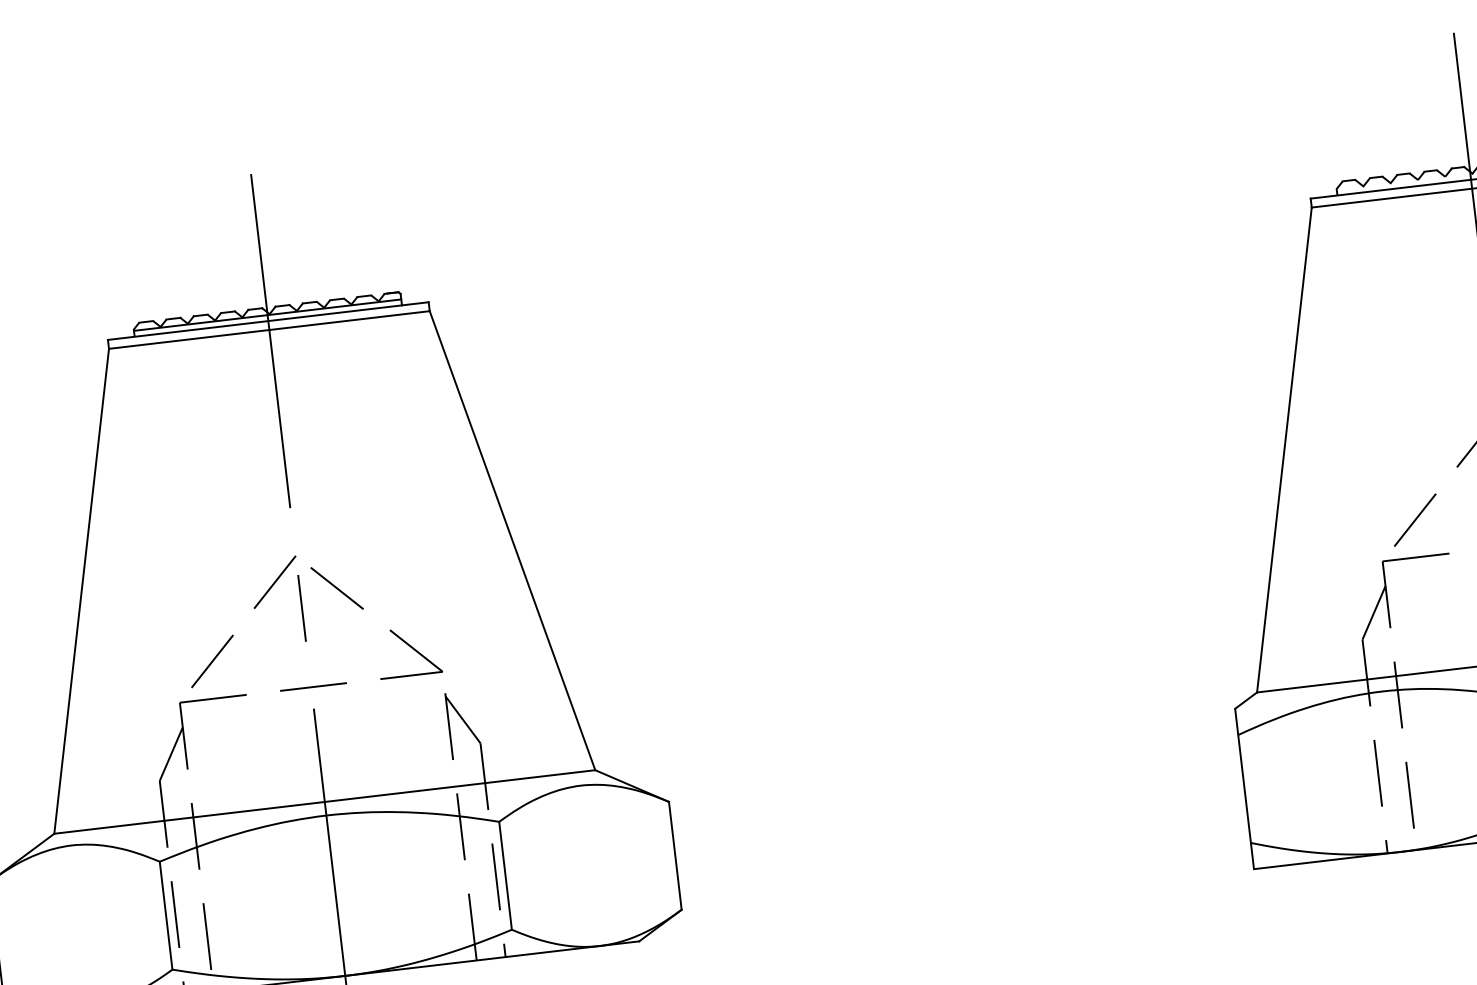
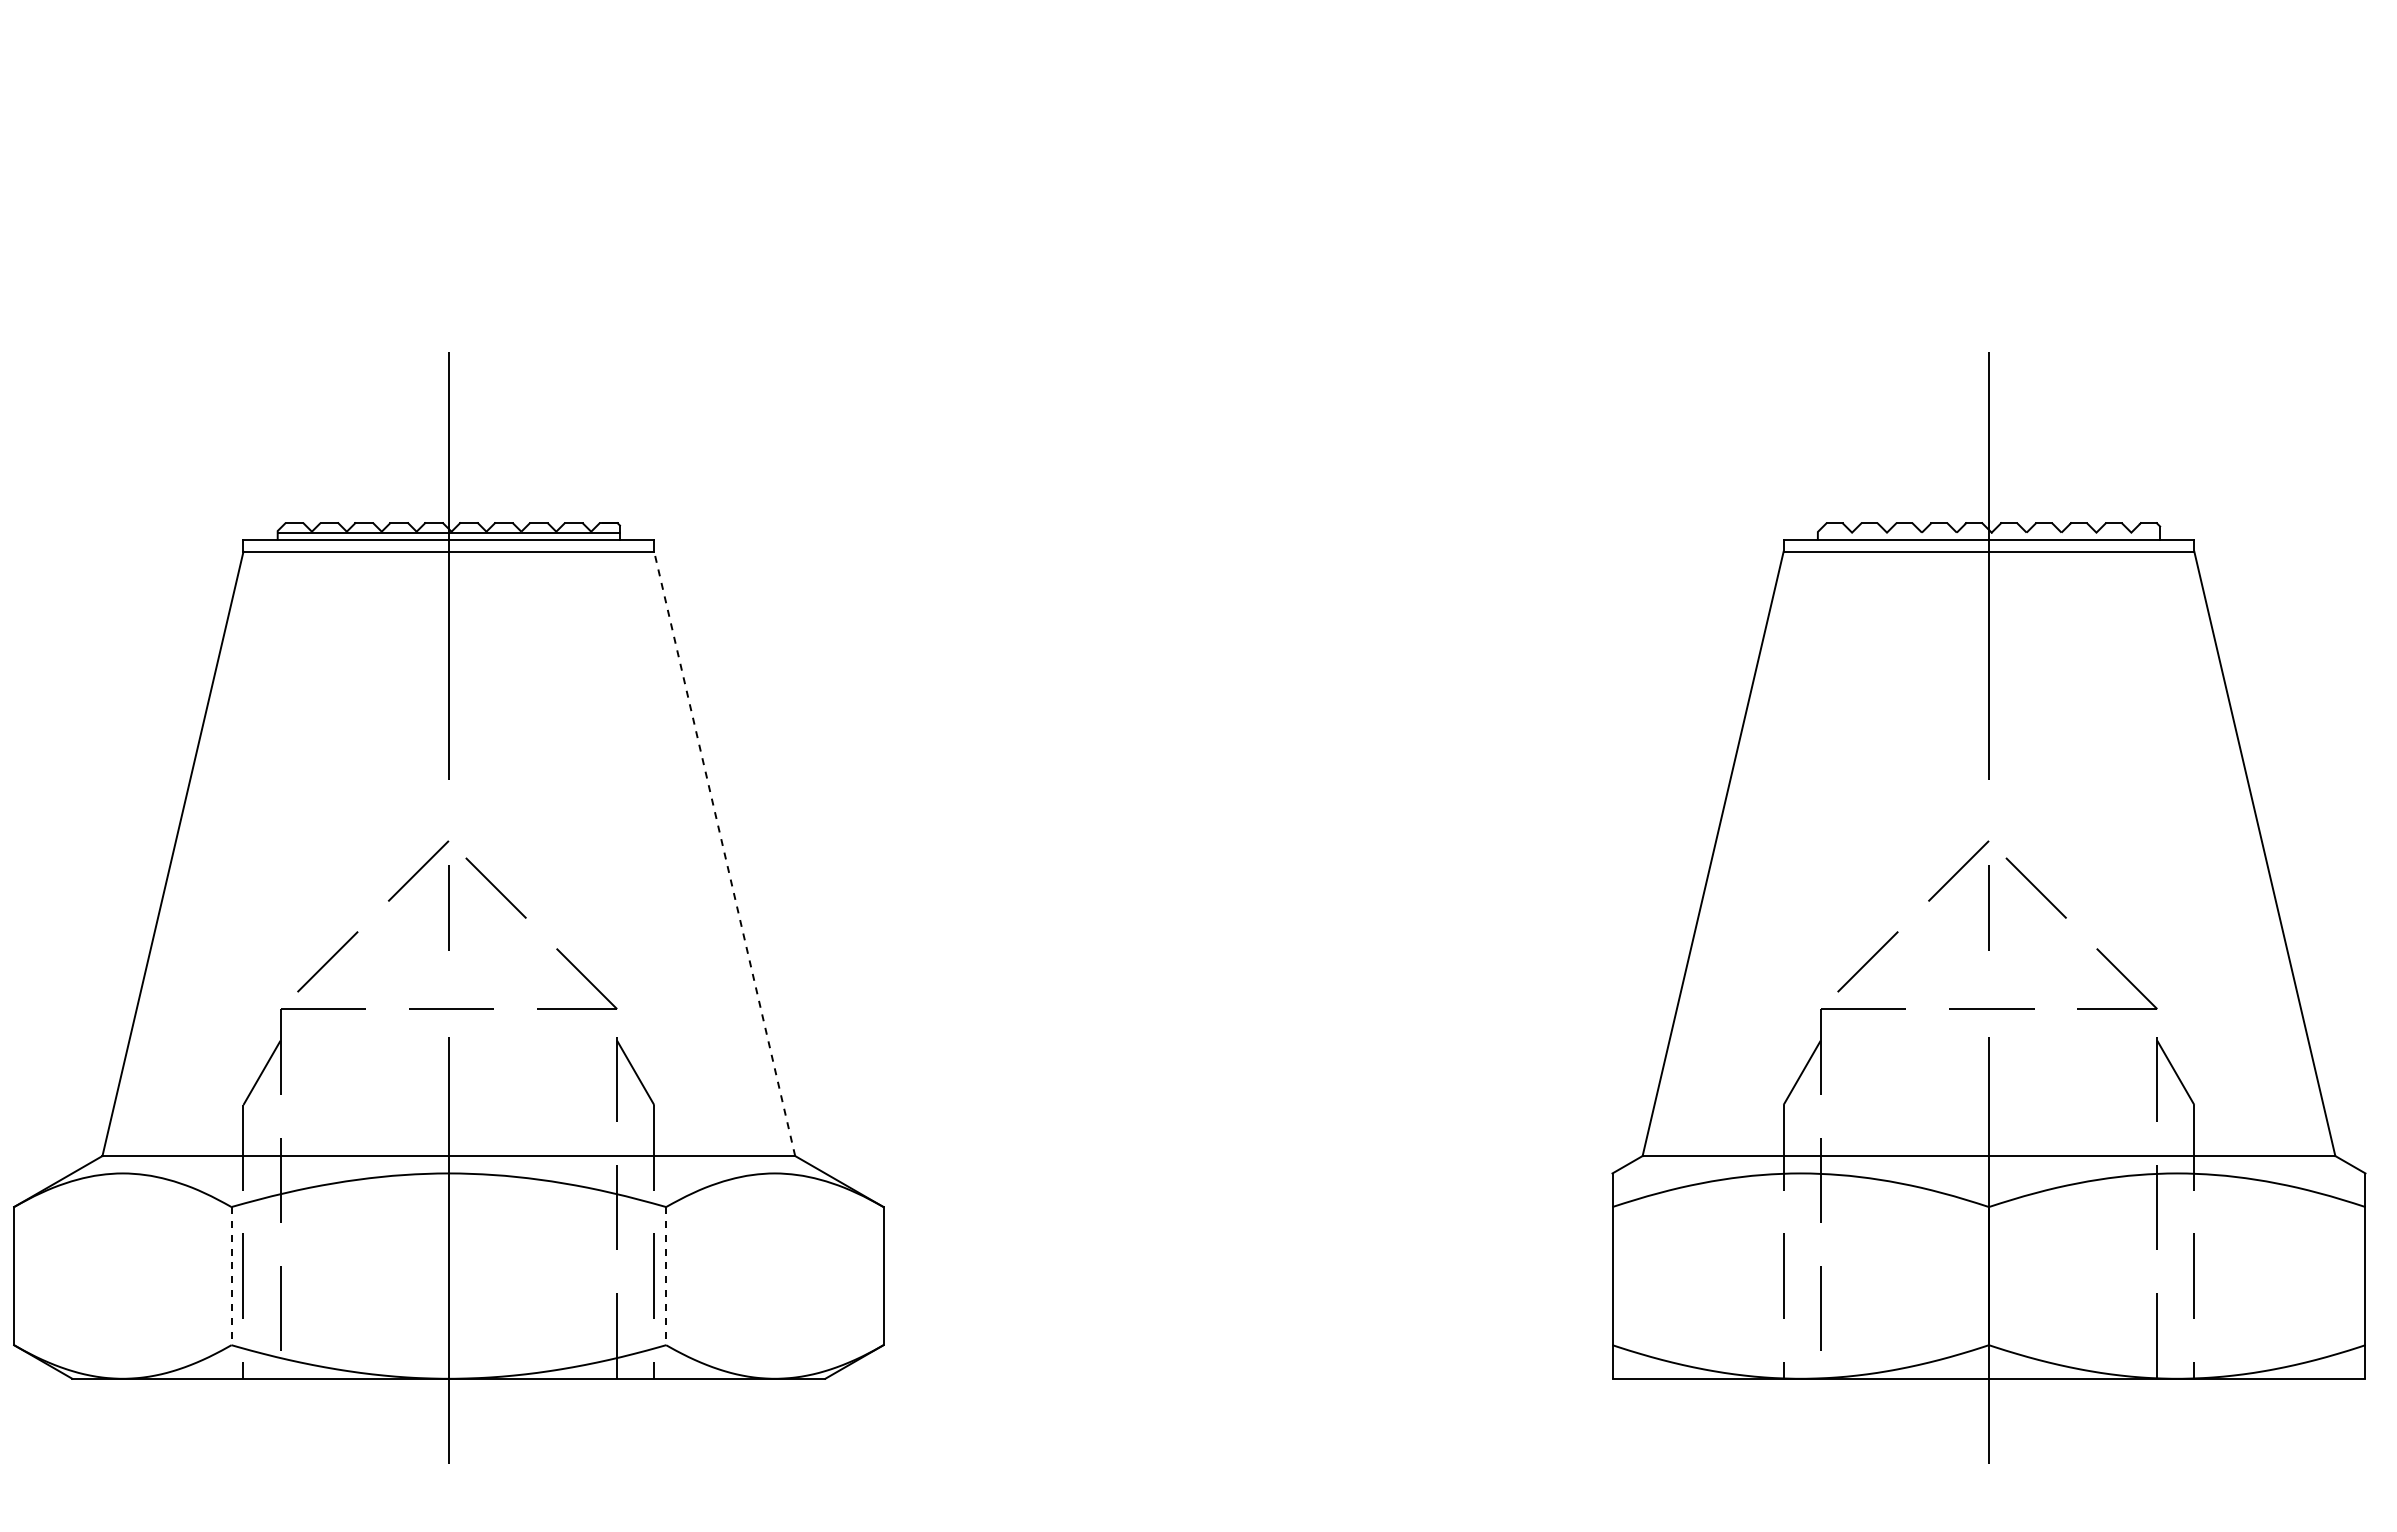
line: (512, 540) -> (724, 853), solid -> dashed
line: (505, 876) -> (666, 1276), solid -> dashed
line: (166, 915) -> (231, 1276), solid -> dashed

